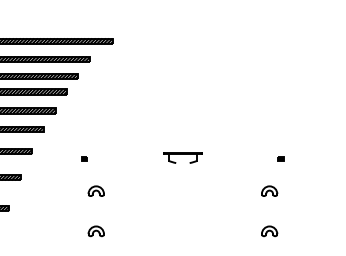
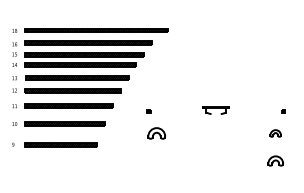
part: (96, 191) -> (156, 133), size x1.6
part: (96, 230) -> (156, 160), removed
part: (269, 230) -> (275, 160), size x1.4

